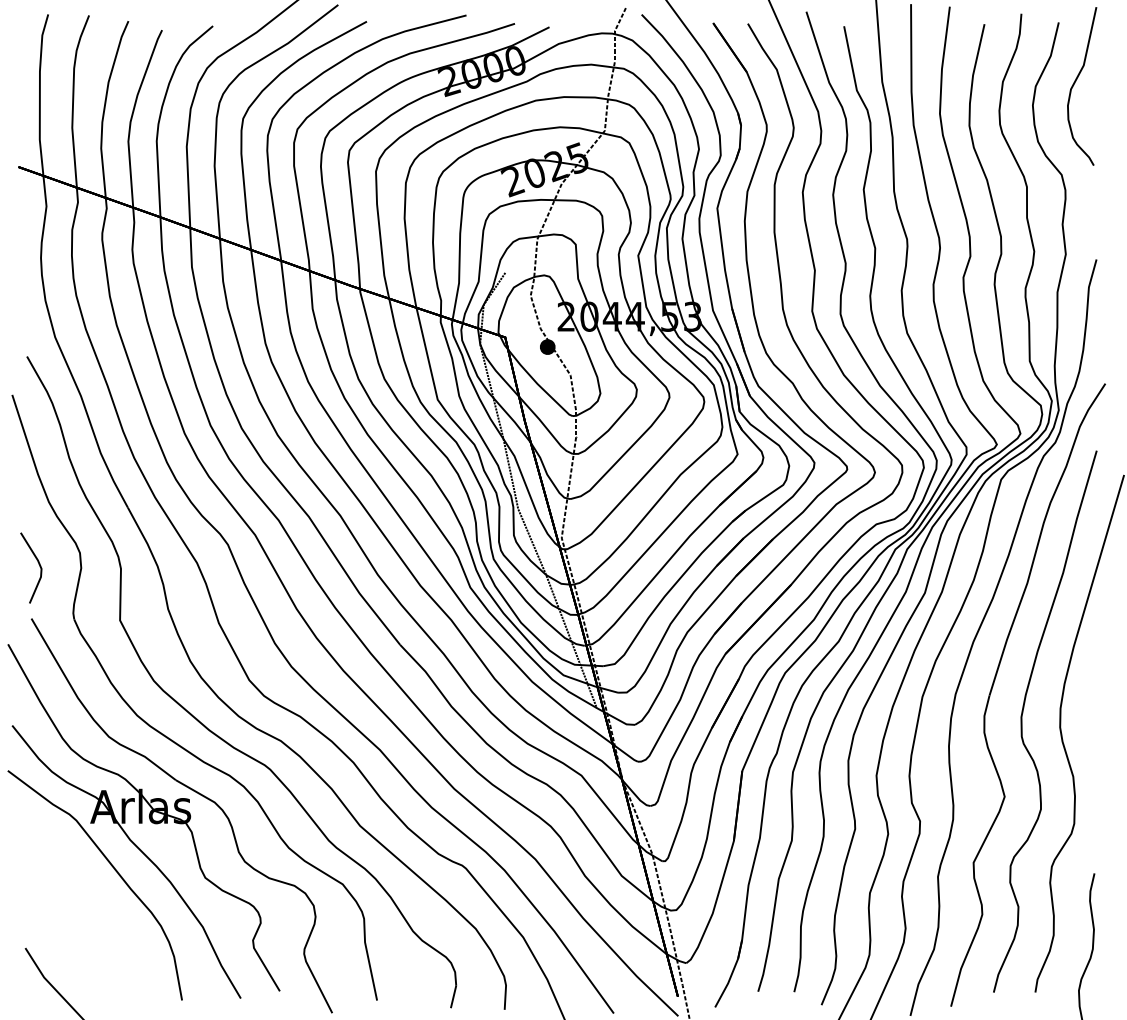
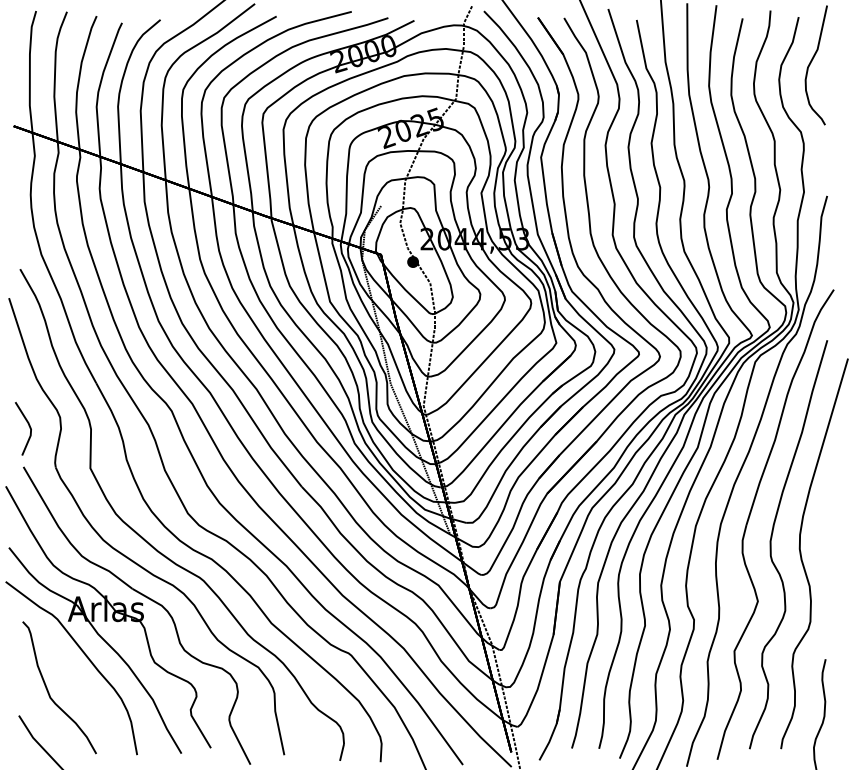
part: (65, 917) -> (49, 692), added

